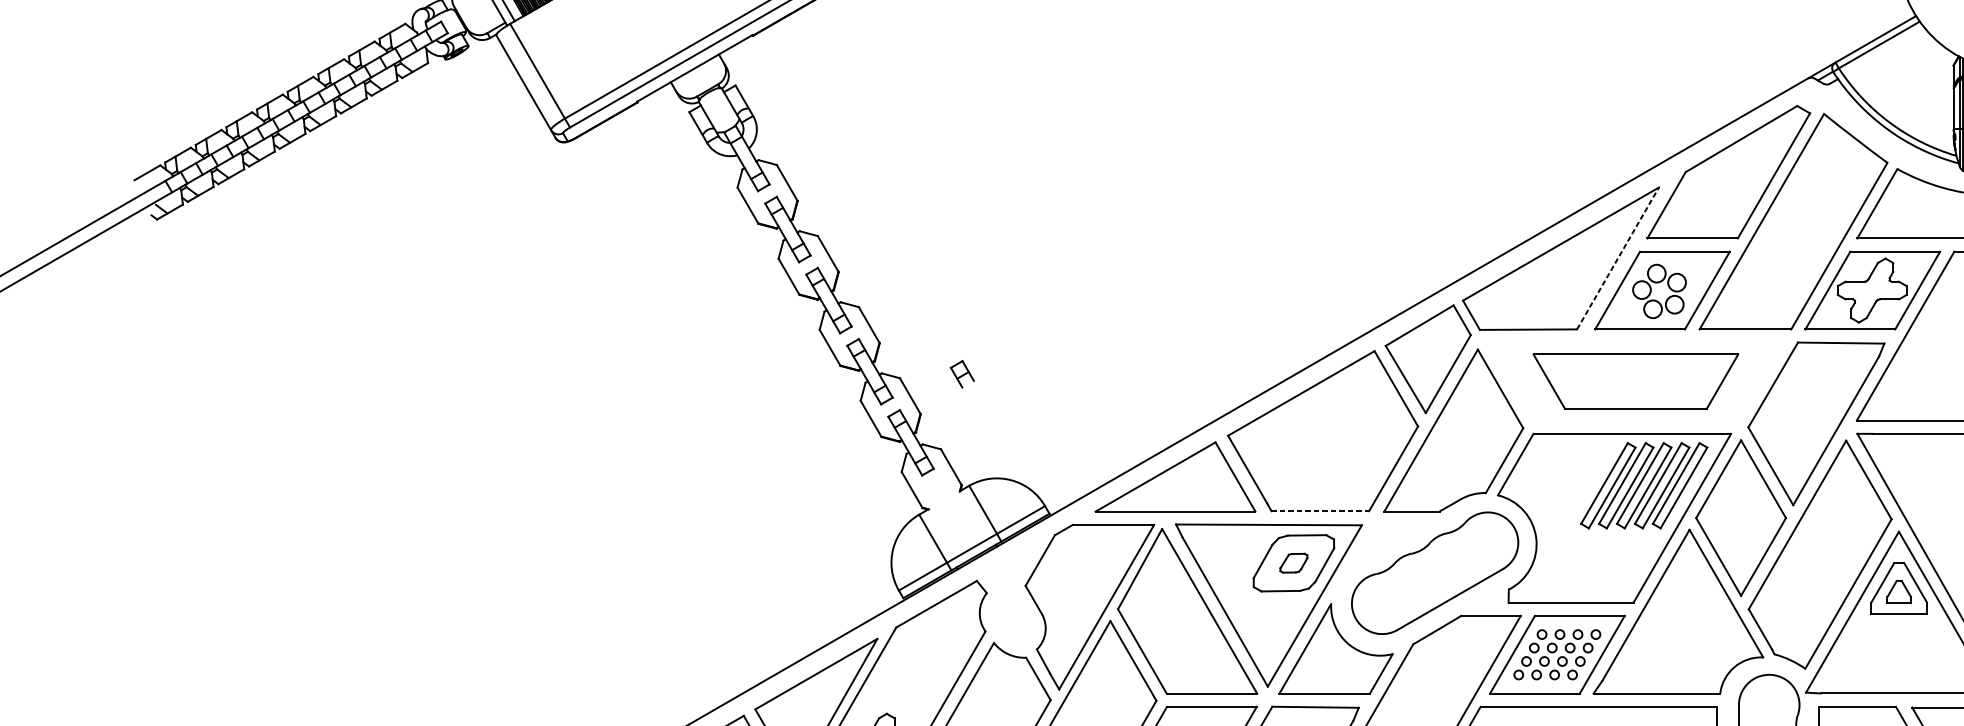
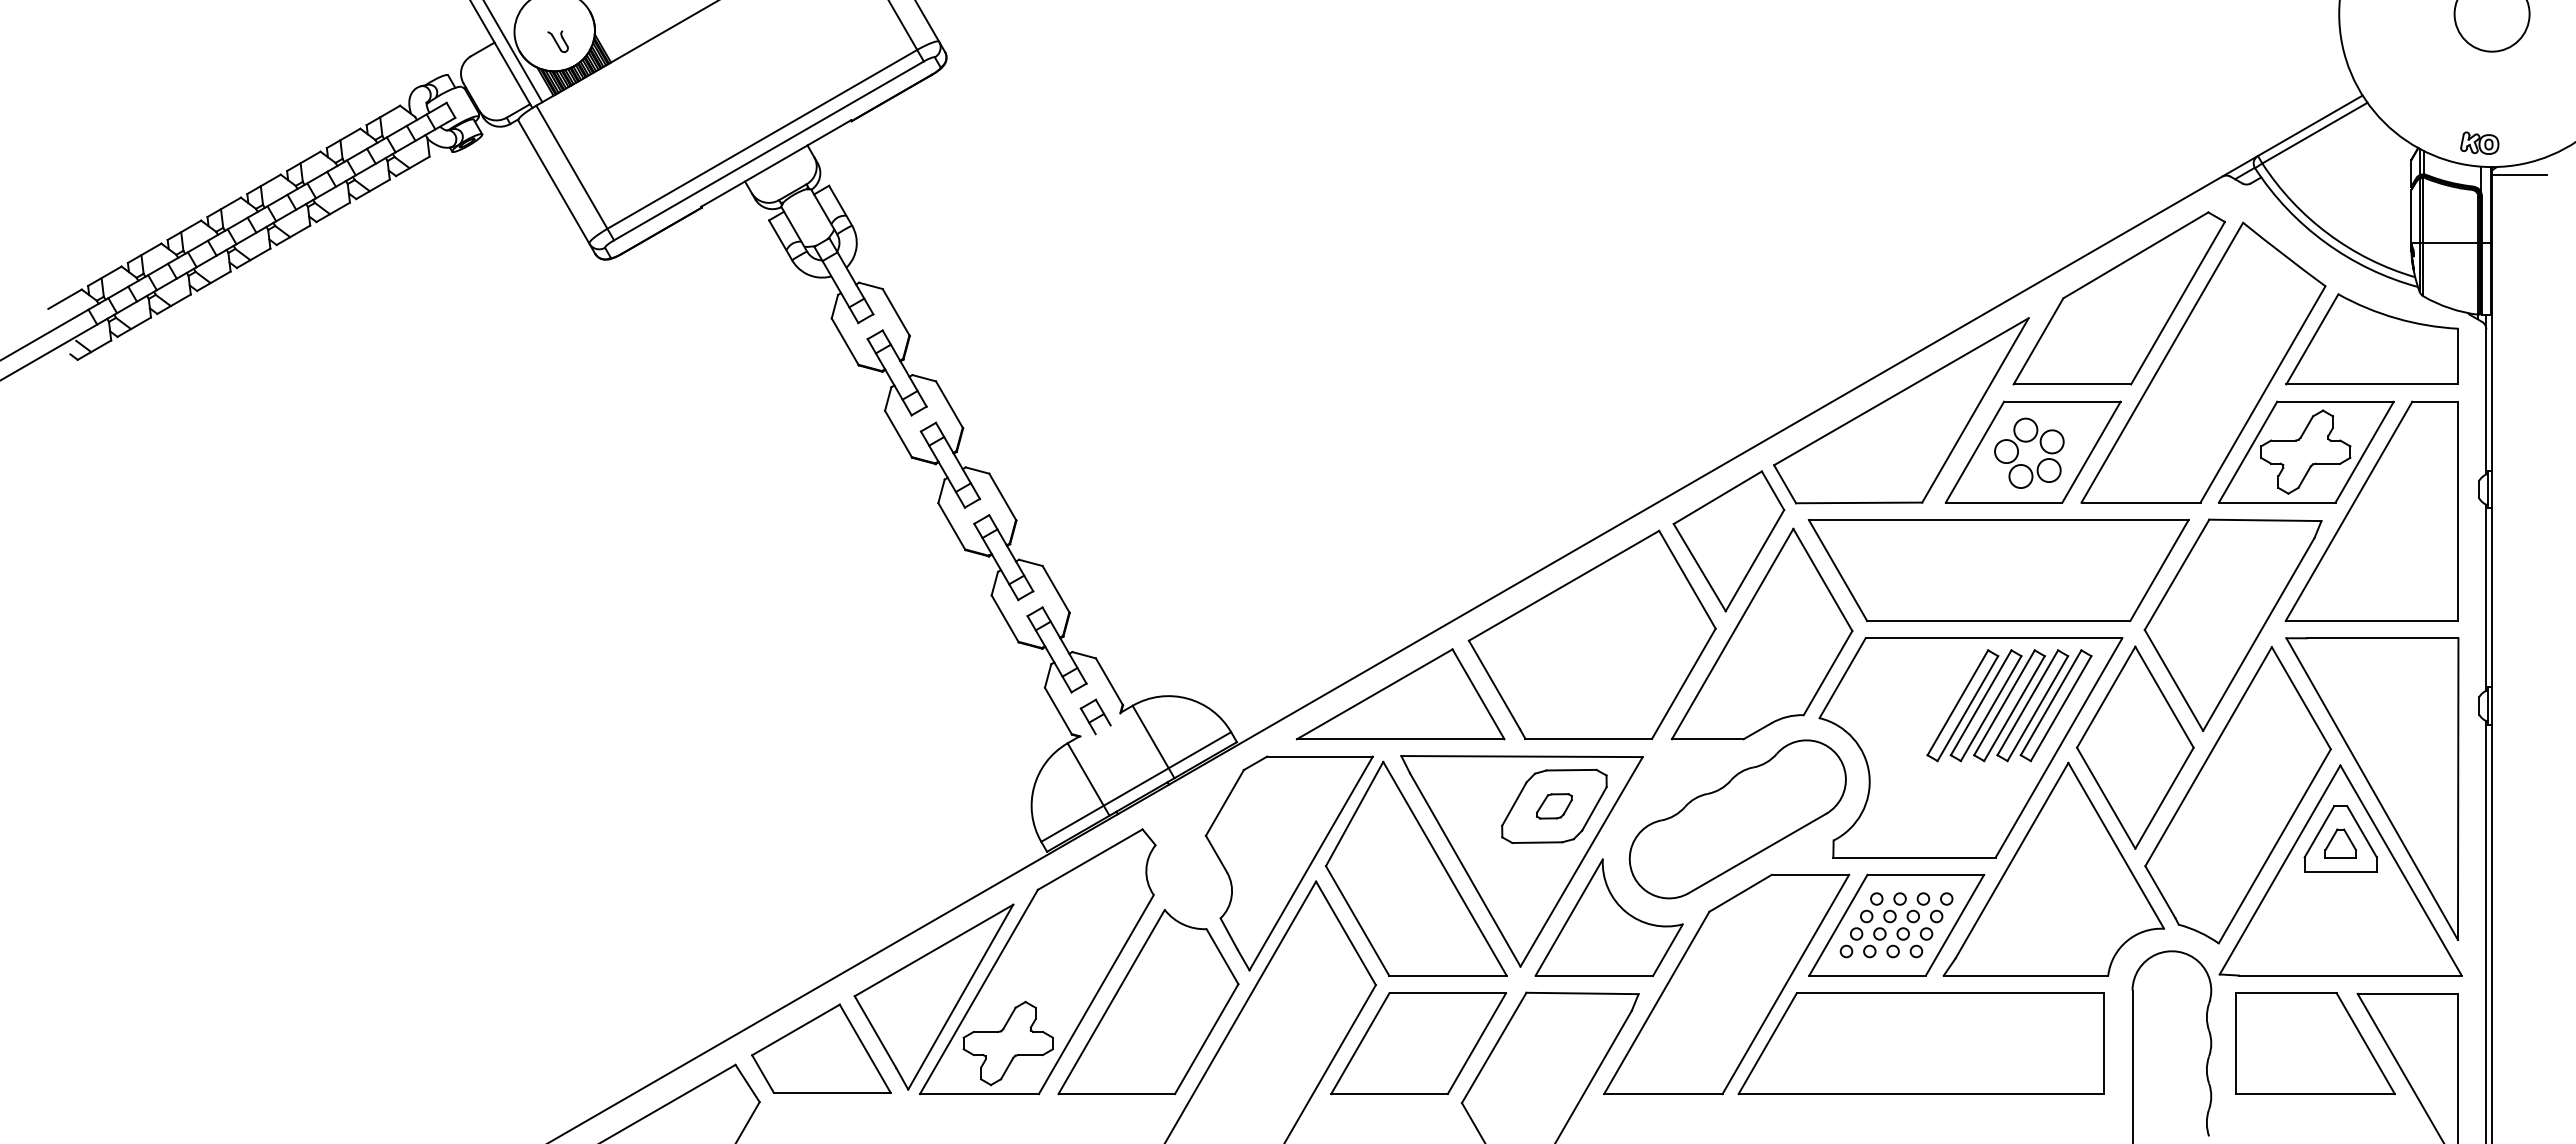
line: (1618, 258) -> (1975, 410), dashed -> solid
part: (962, 373) -> (1095, 716), moved
part: (1635, 381) -> (1998, 570), size x1.43
line: (1320, 511) -> (1589, 738), dashed -> solid

